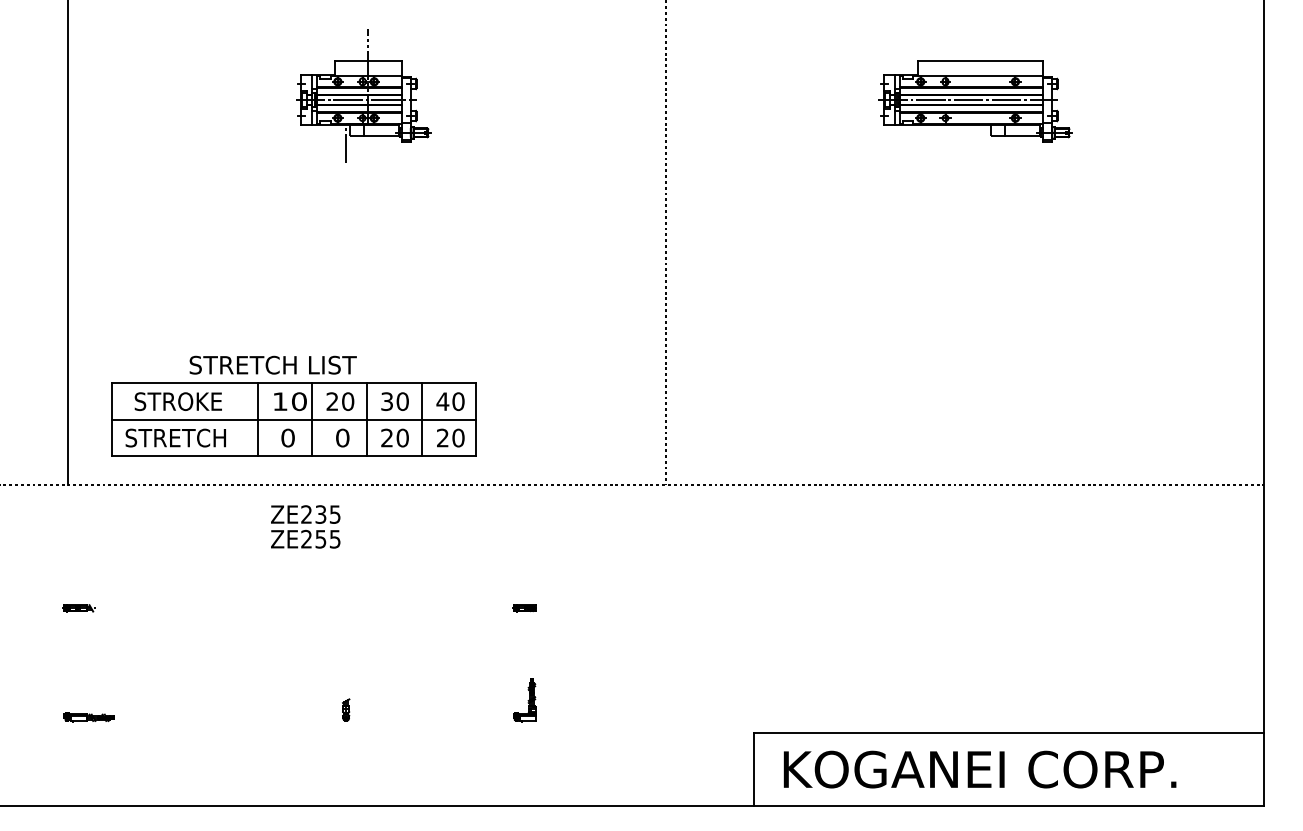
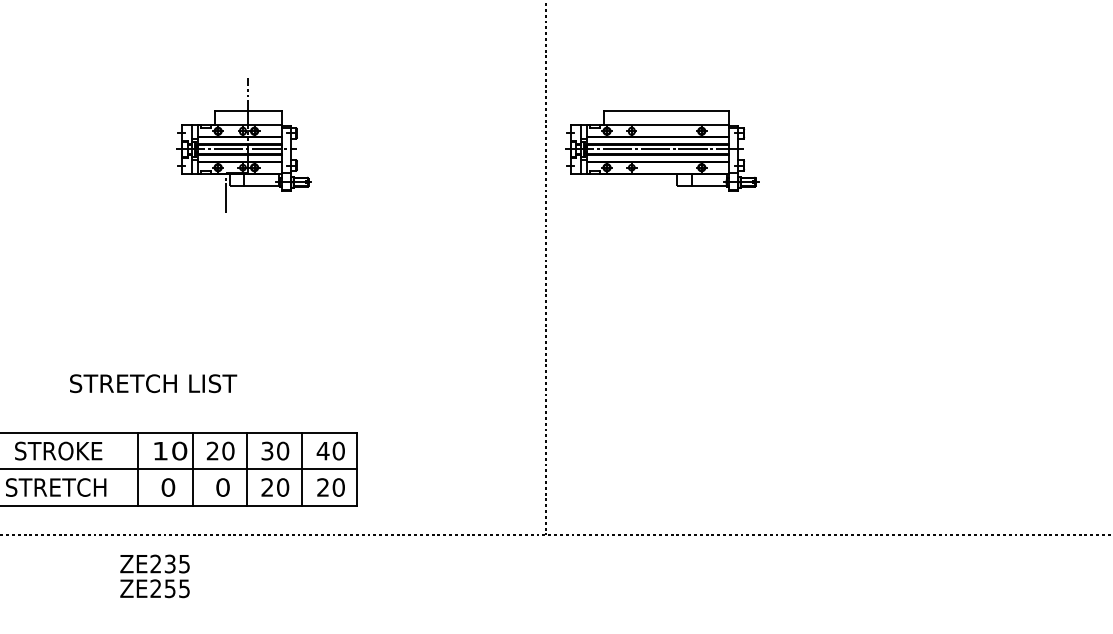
part: (975, 101) -> (661, 150), moved
text: (272, 364) -> (152, 382), moved
text: (305, 526) -> (154, 575), moved

